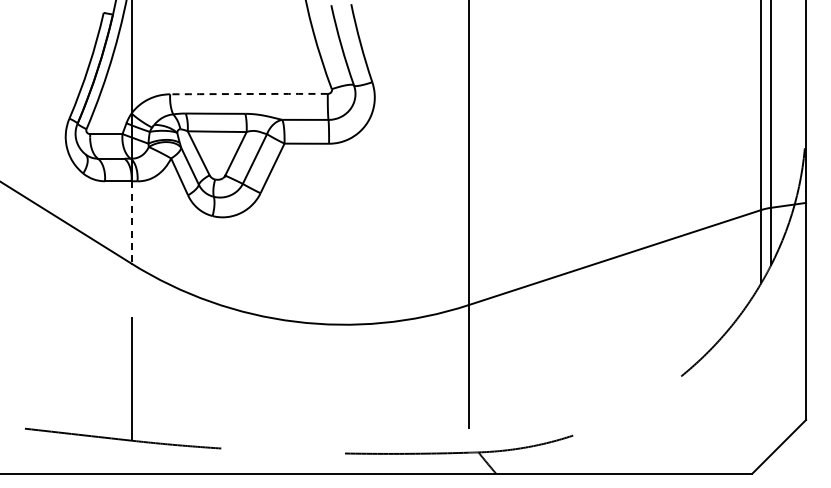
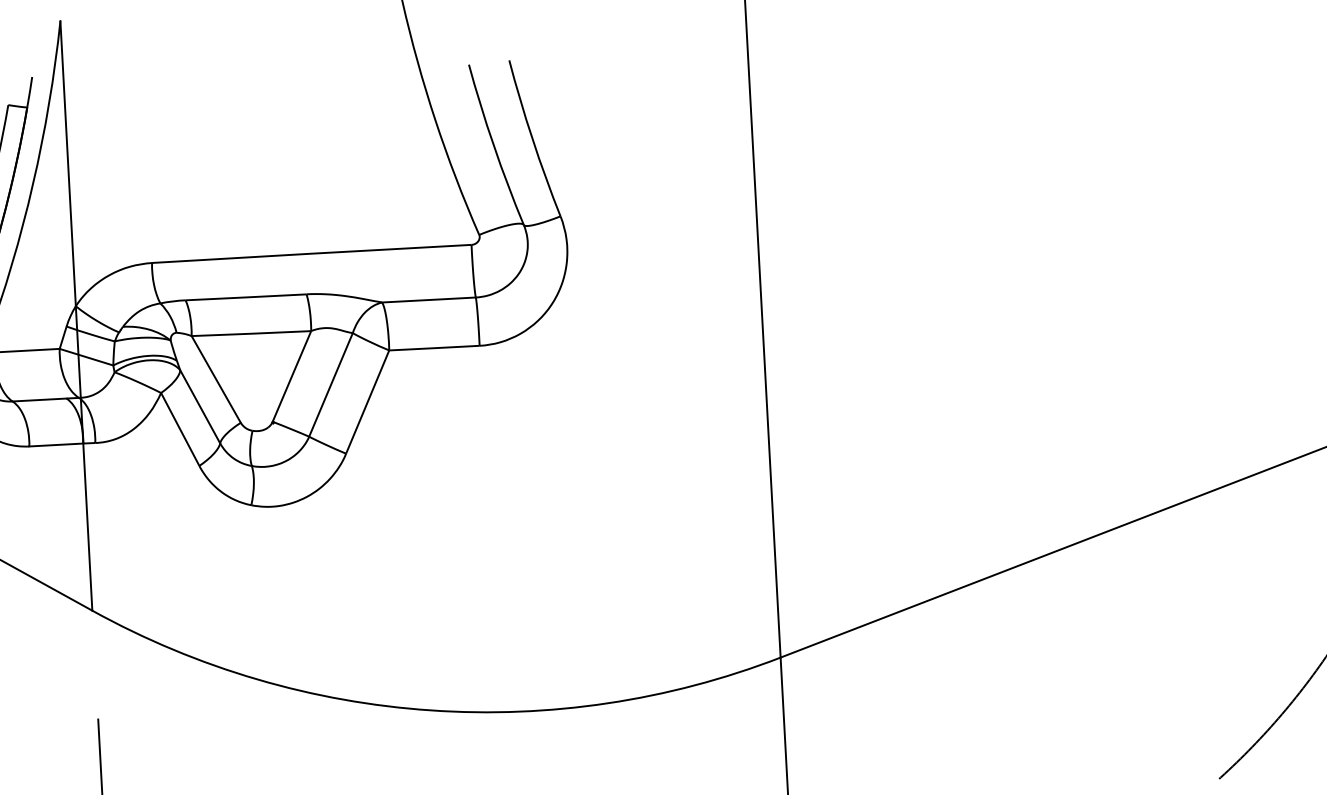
arc: (249, 94) -> (312, 254), dashed -> solid
line: (131, 222) -> (87, 527), dashed -> solid

